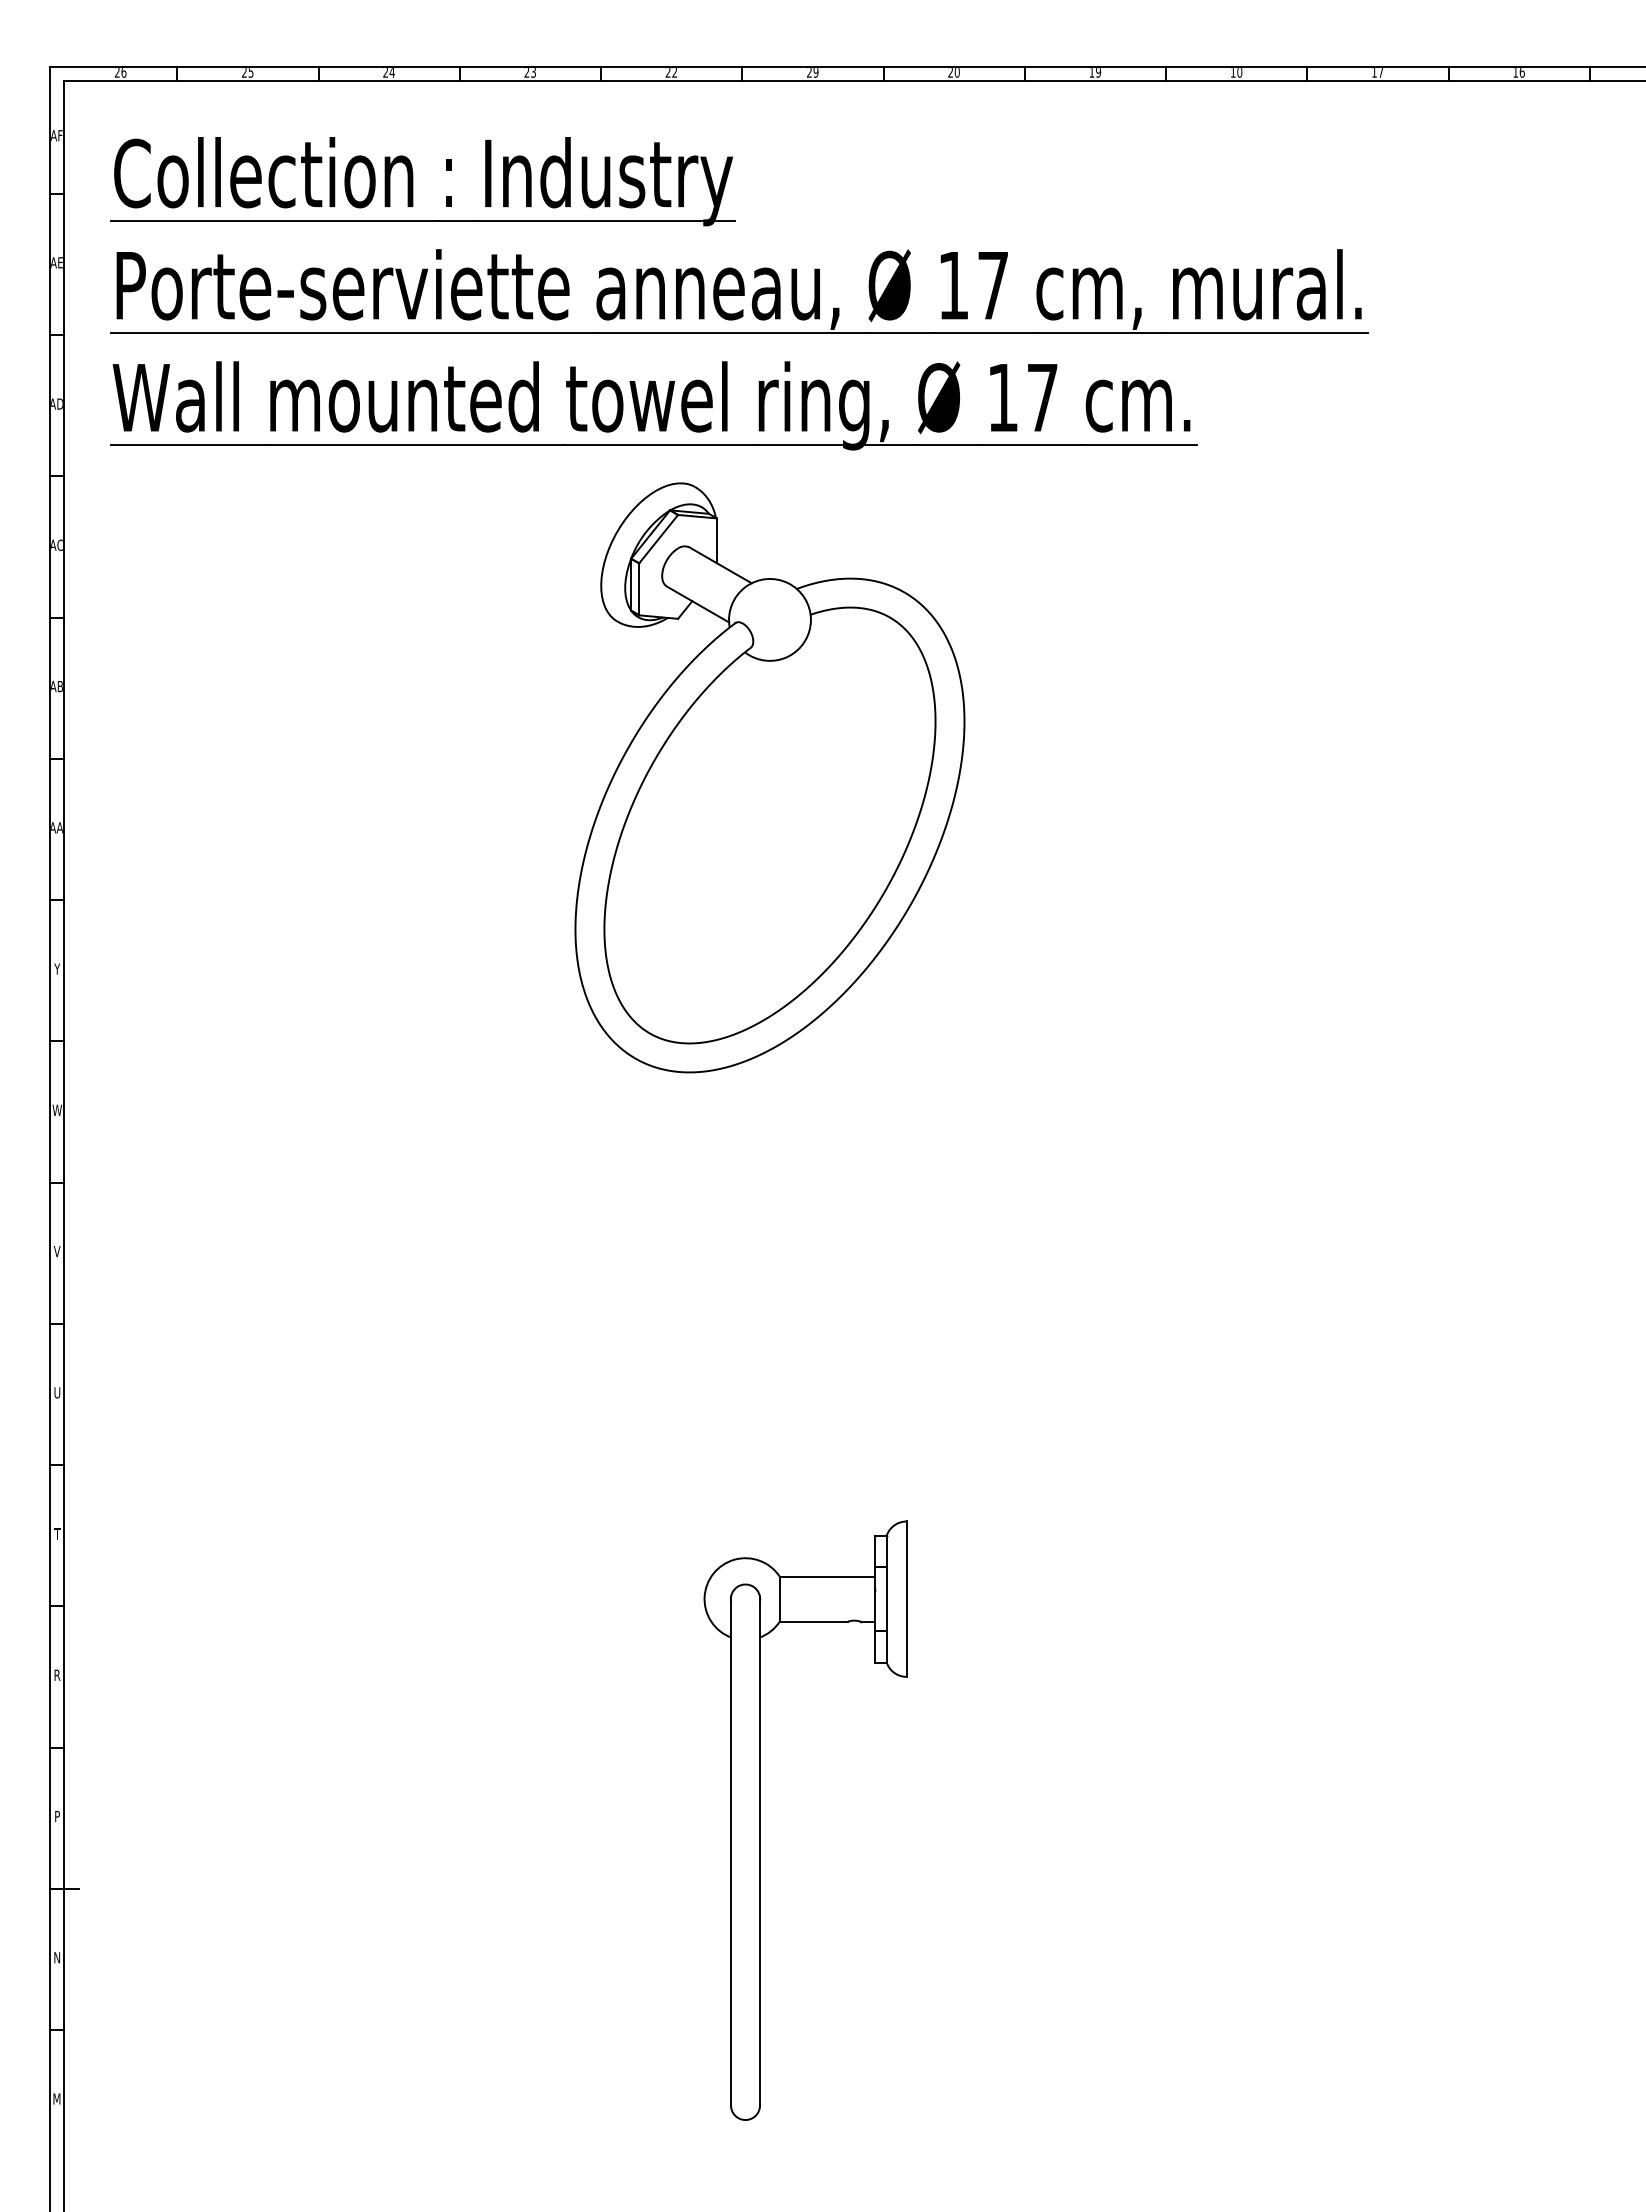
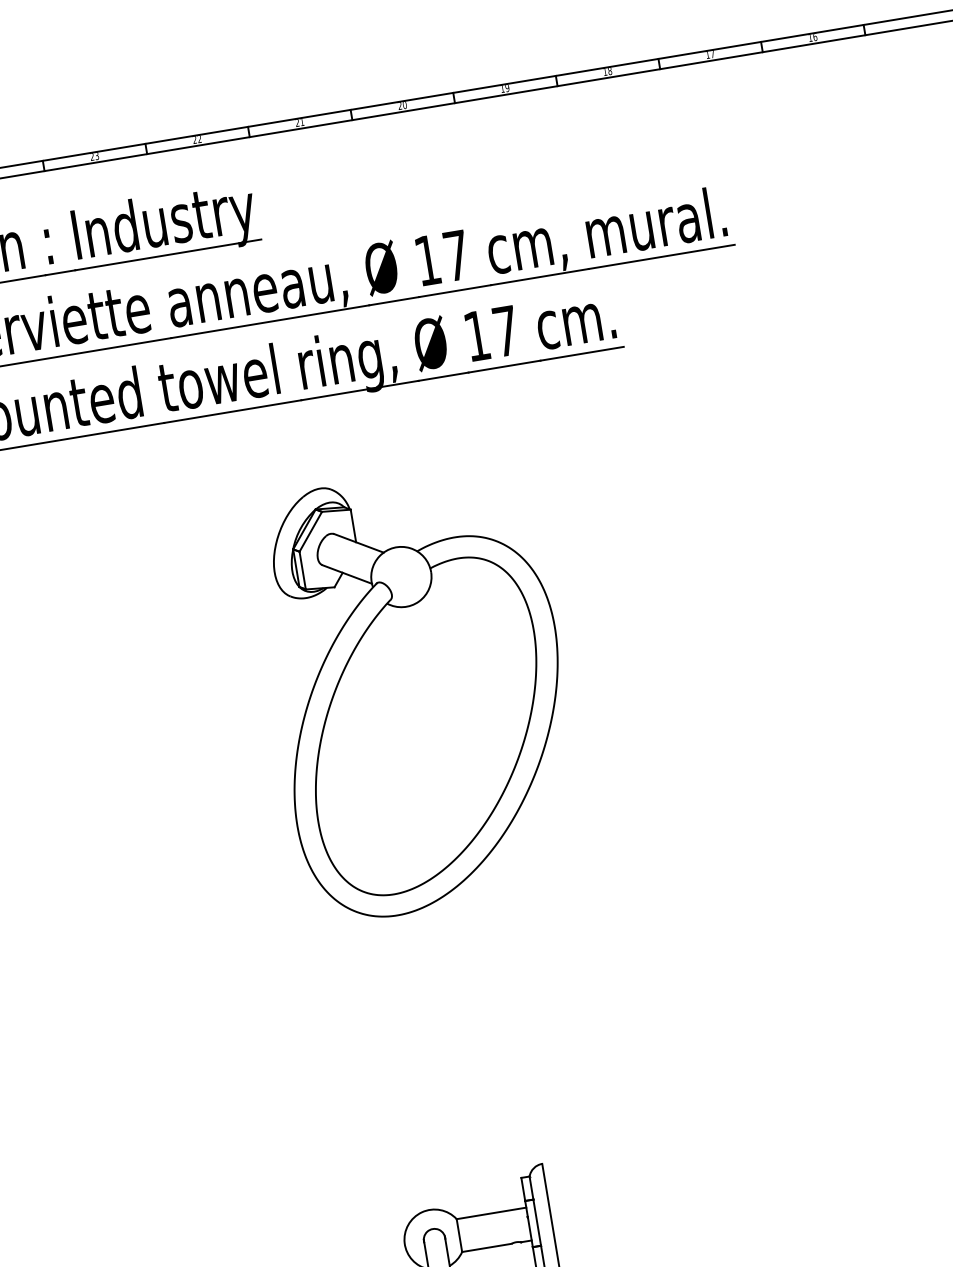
text: (815, 72) -> (301, 122), 29 -> 21
text: (1239, 72) -> (609, 71), 10 -> 18
part: (769, 777) -> (419, 691), moved

